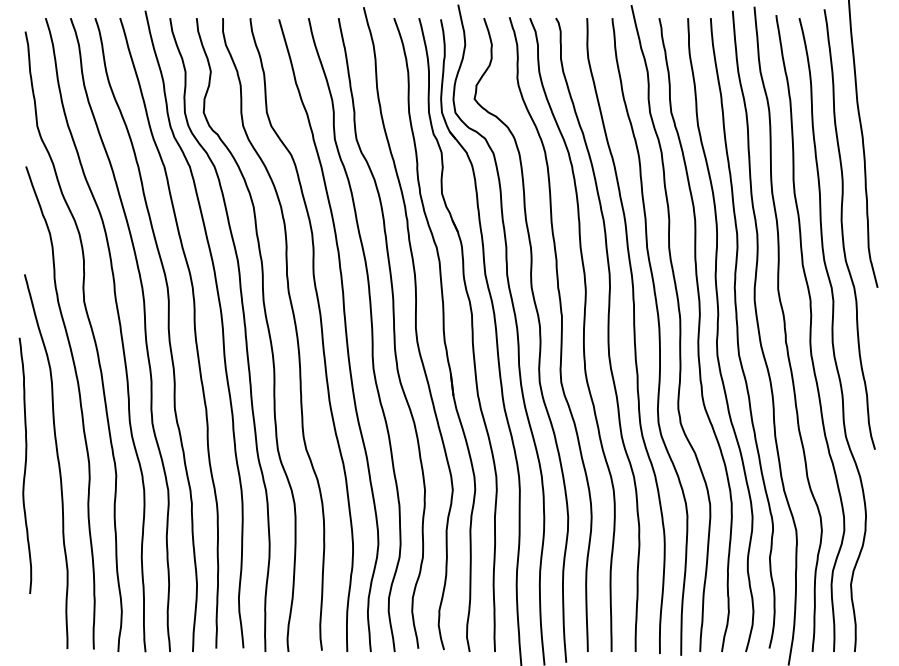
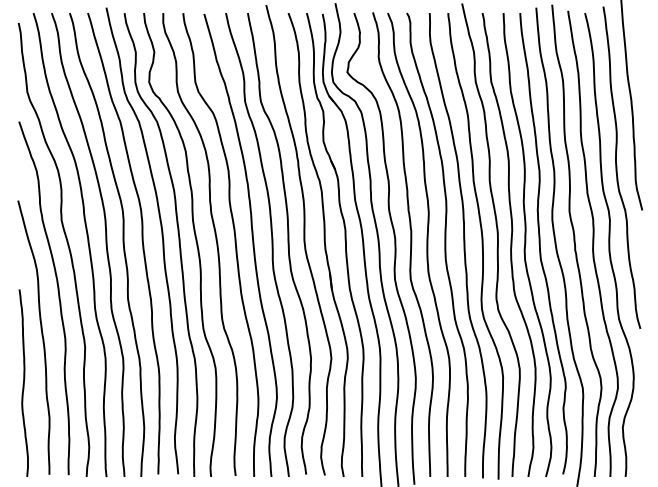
curve: (25, 465) -> (23, 382), moved

